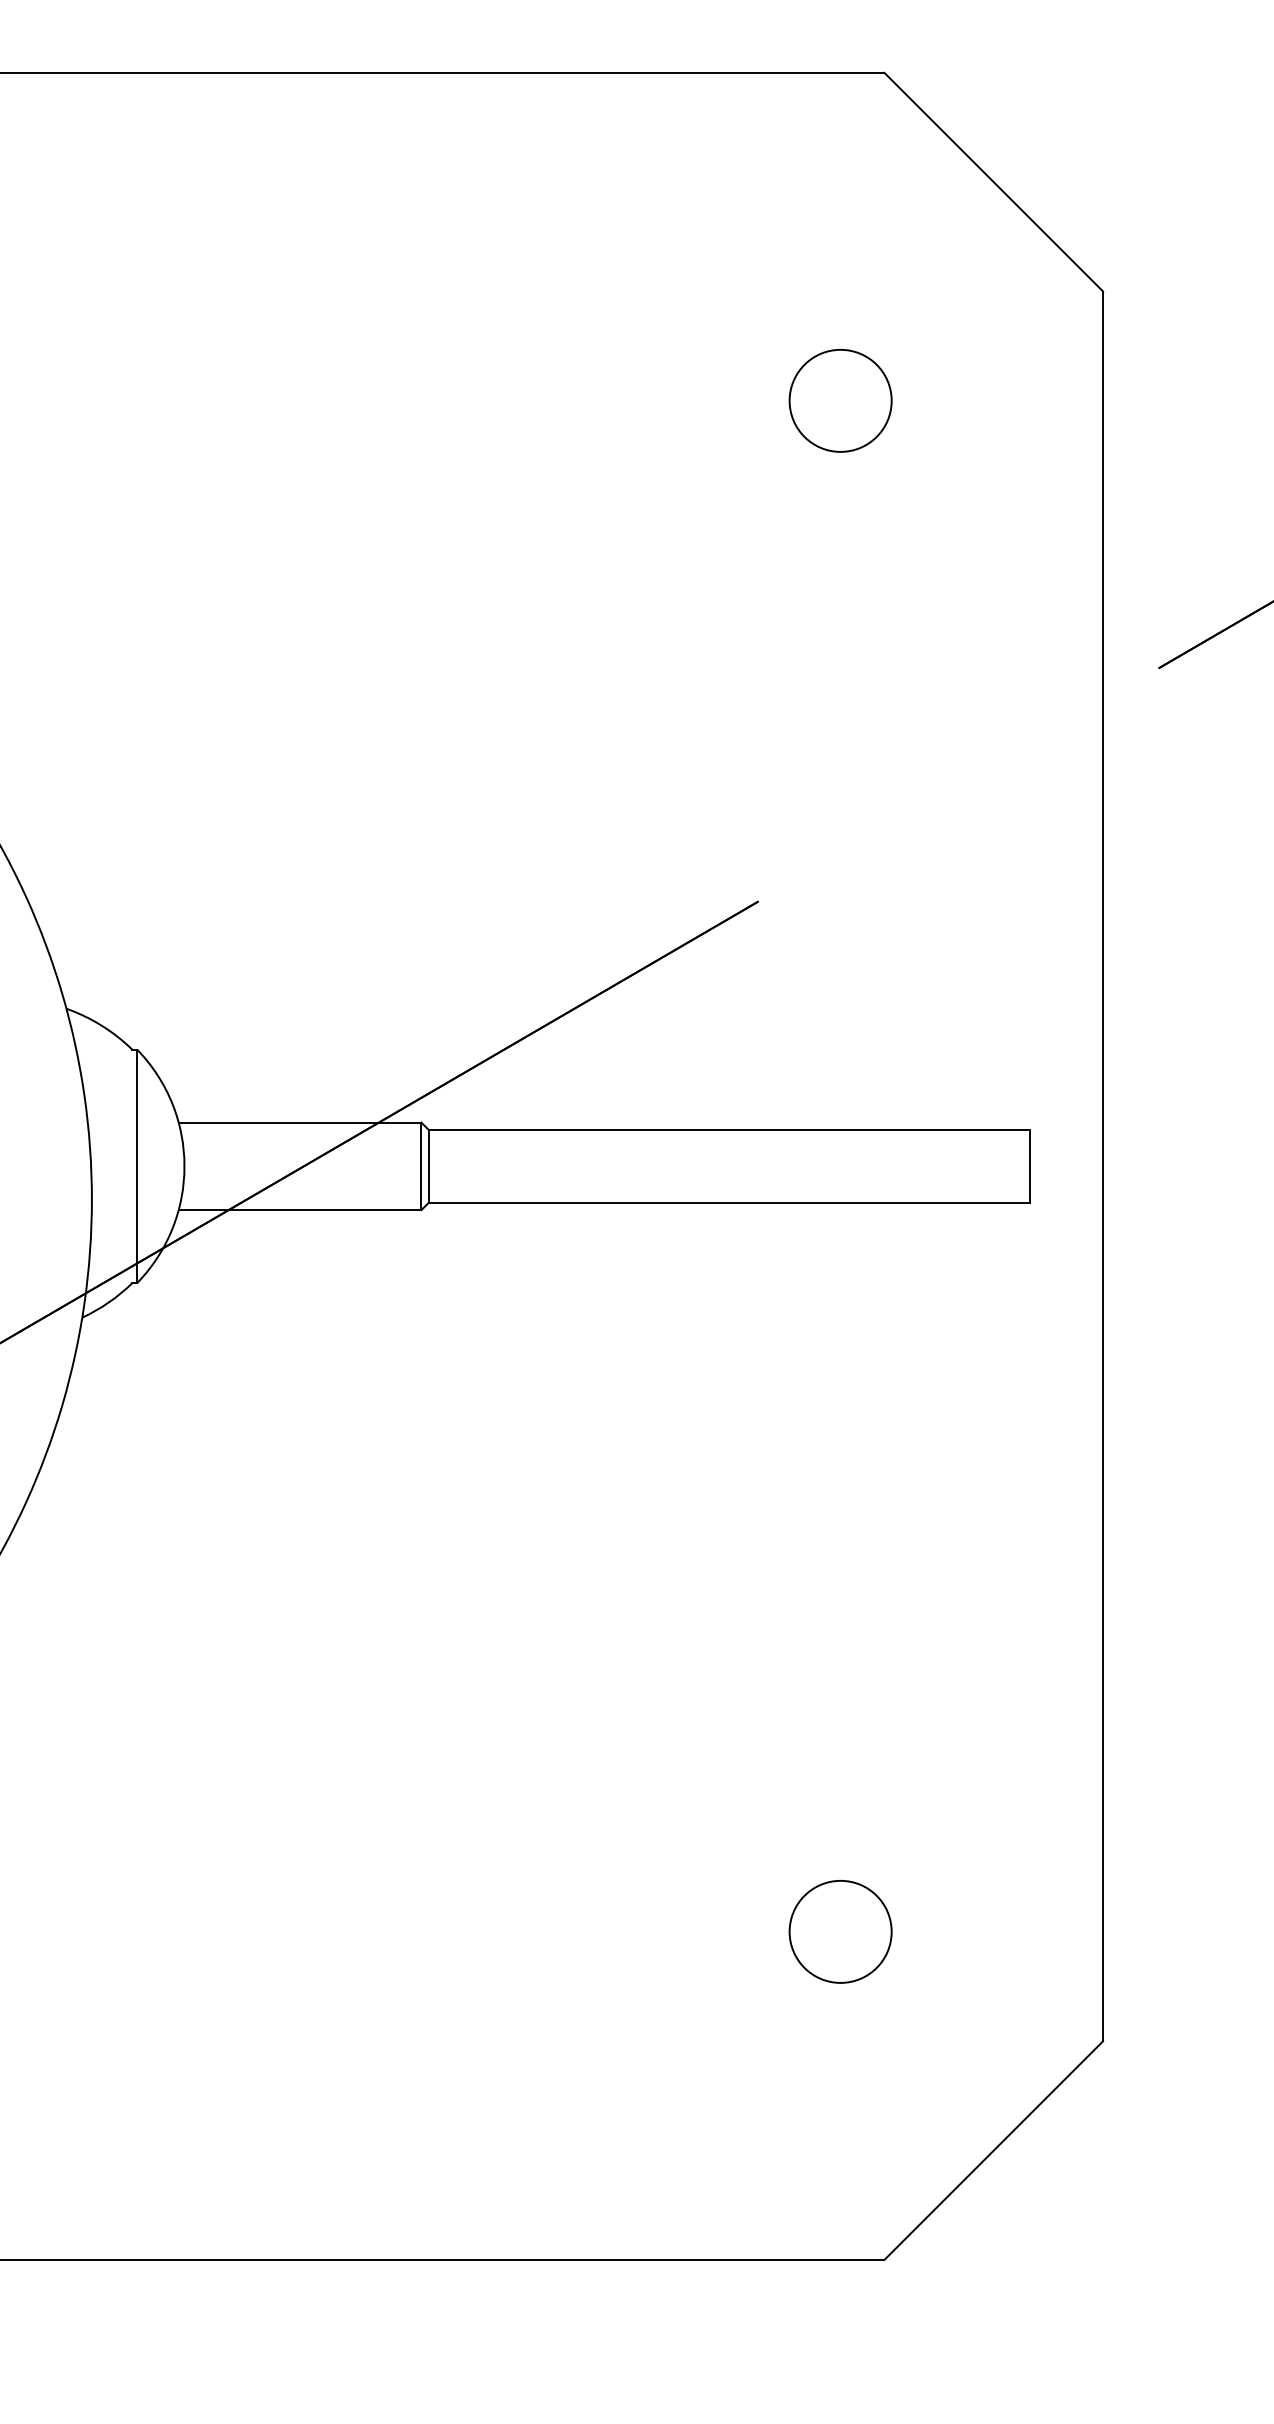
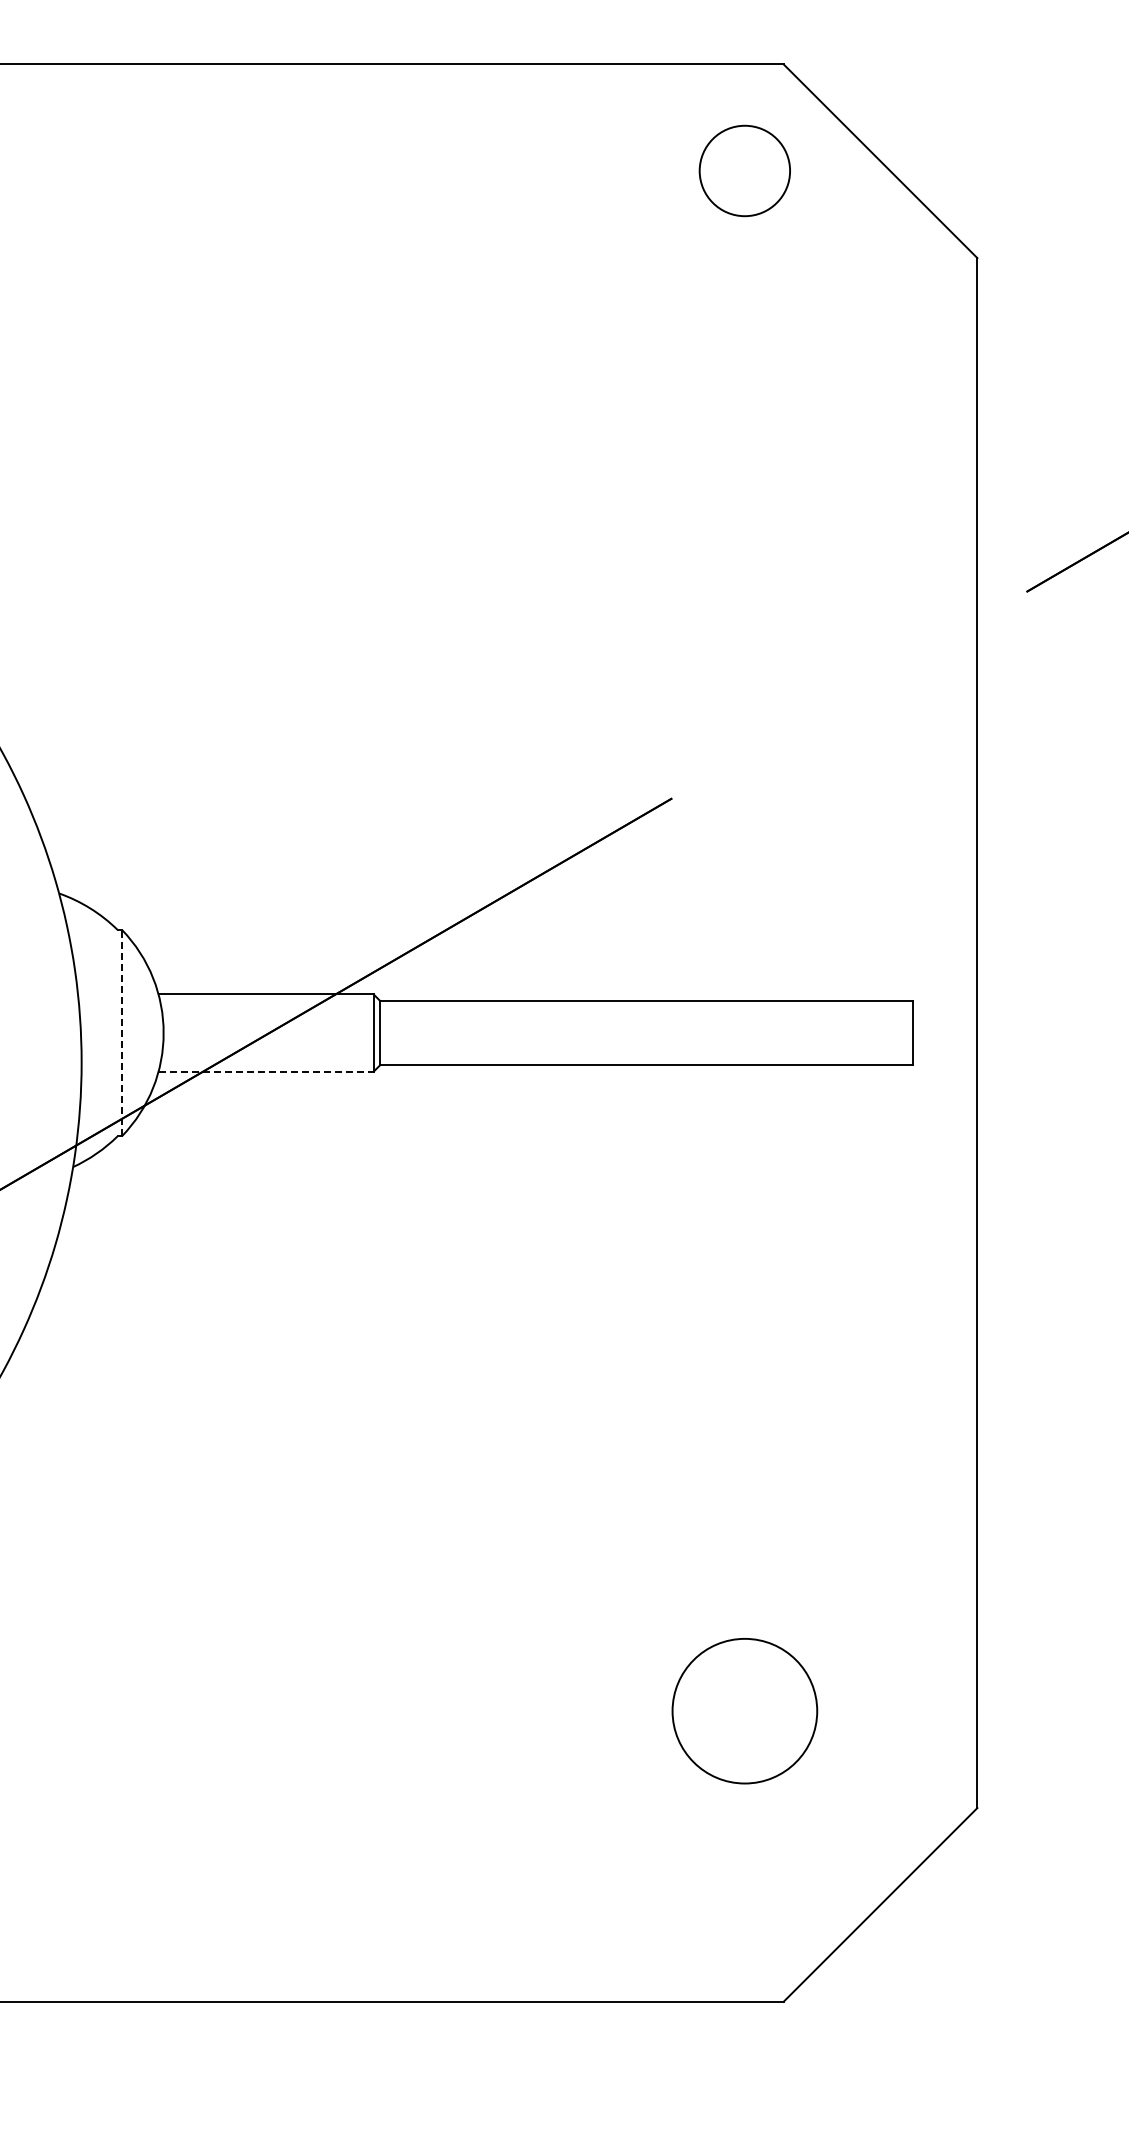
circle: (840, 400) -> (744, 170), moved
line: (136, 1165) -> (121, 1032), solid -> dashed
line: (300, 1209) -> (266, 1071), solid -> dashed
circle: (840, 1931) -> (744, 1710), size x1.6

